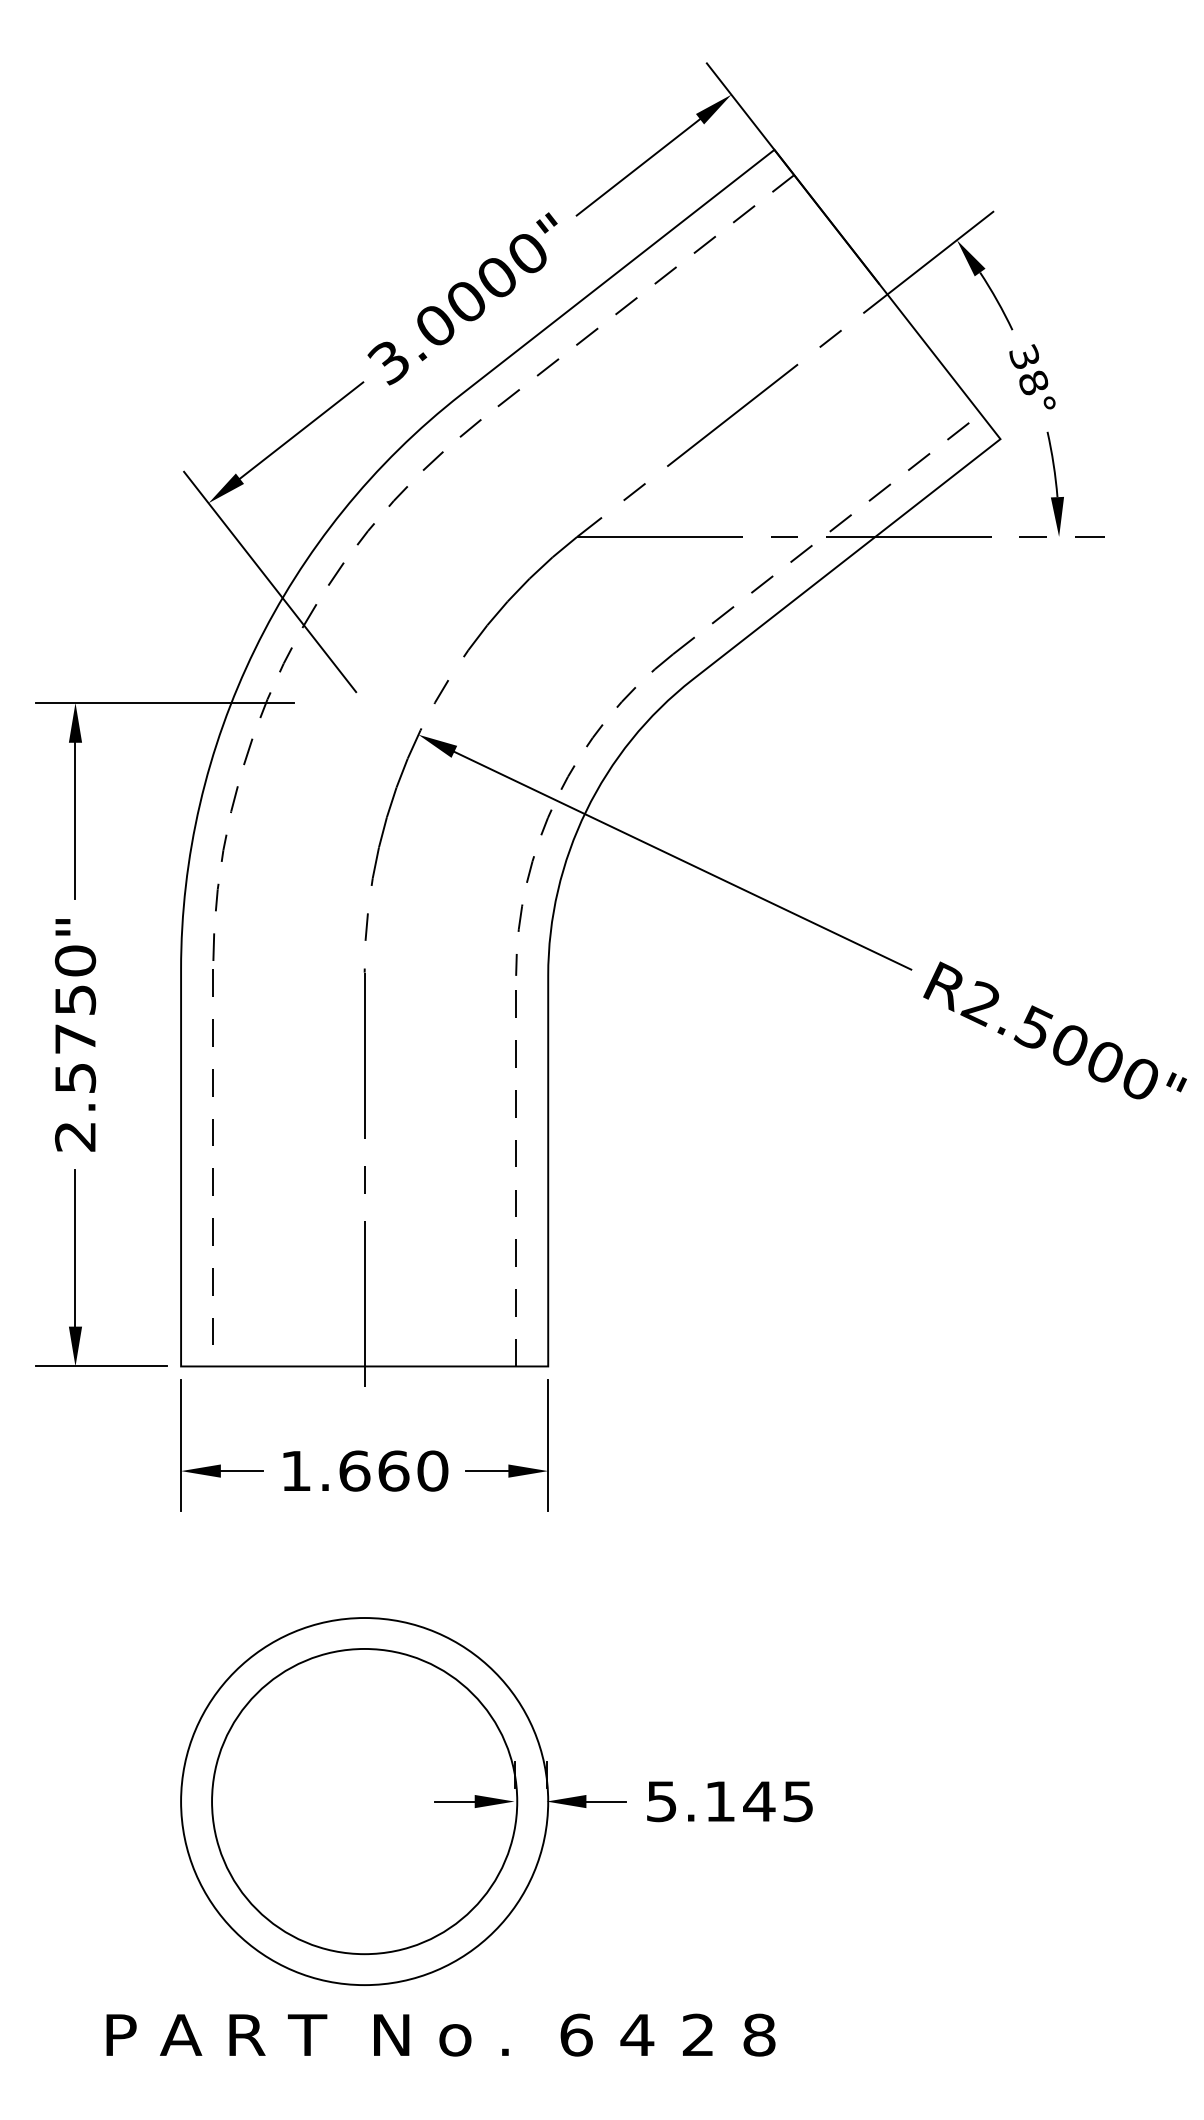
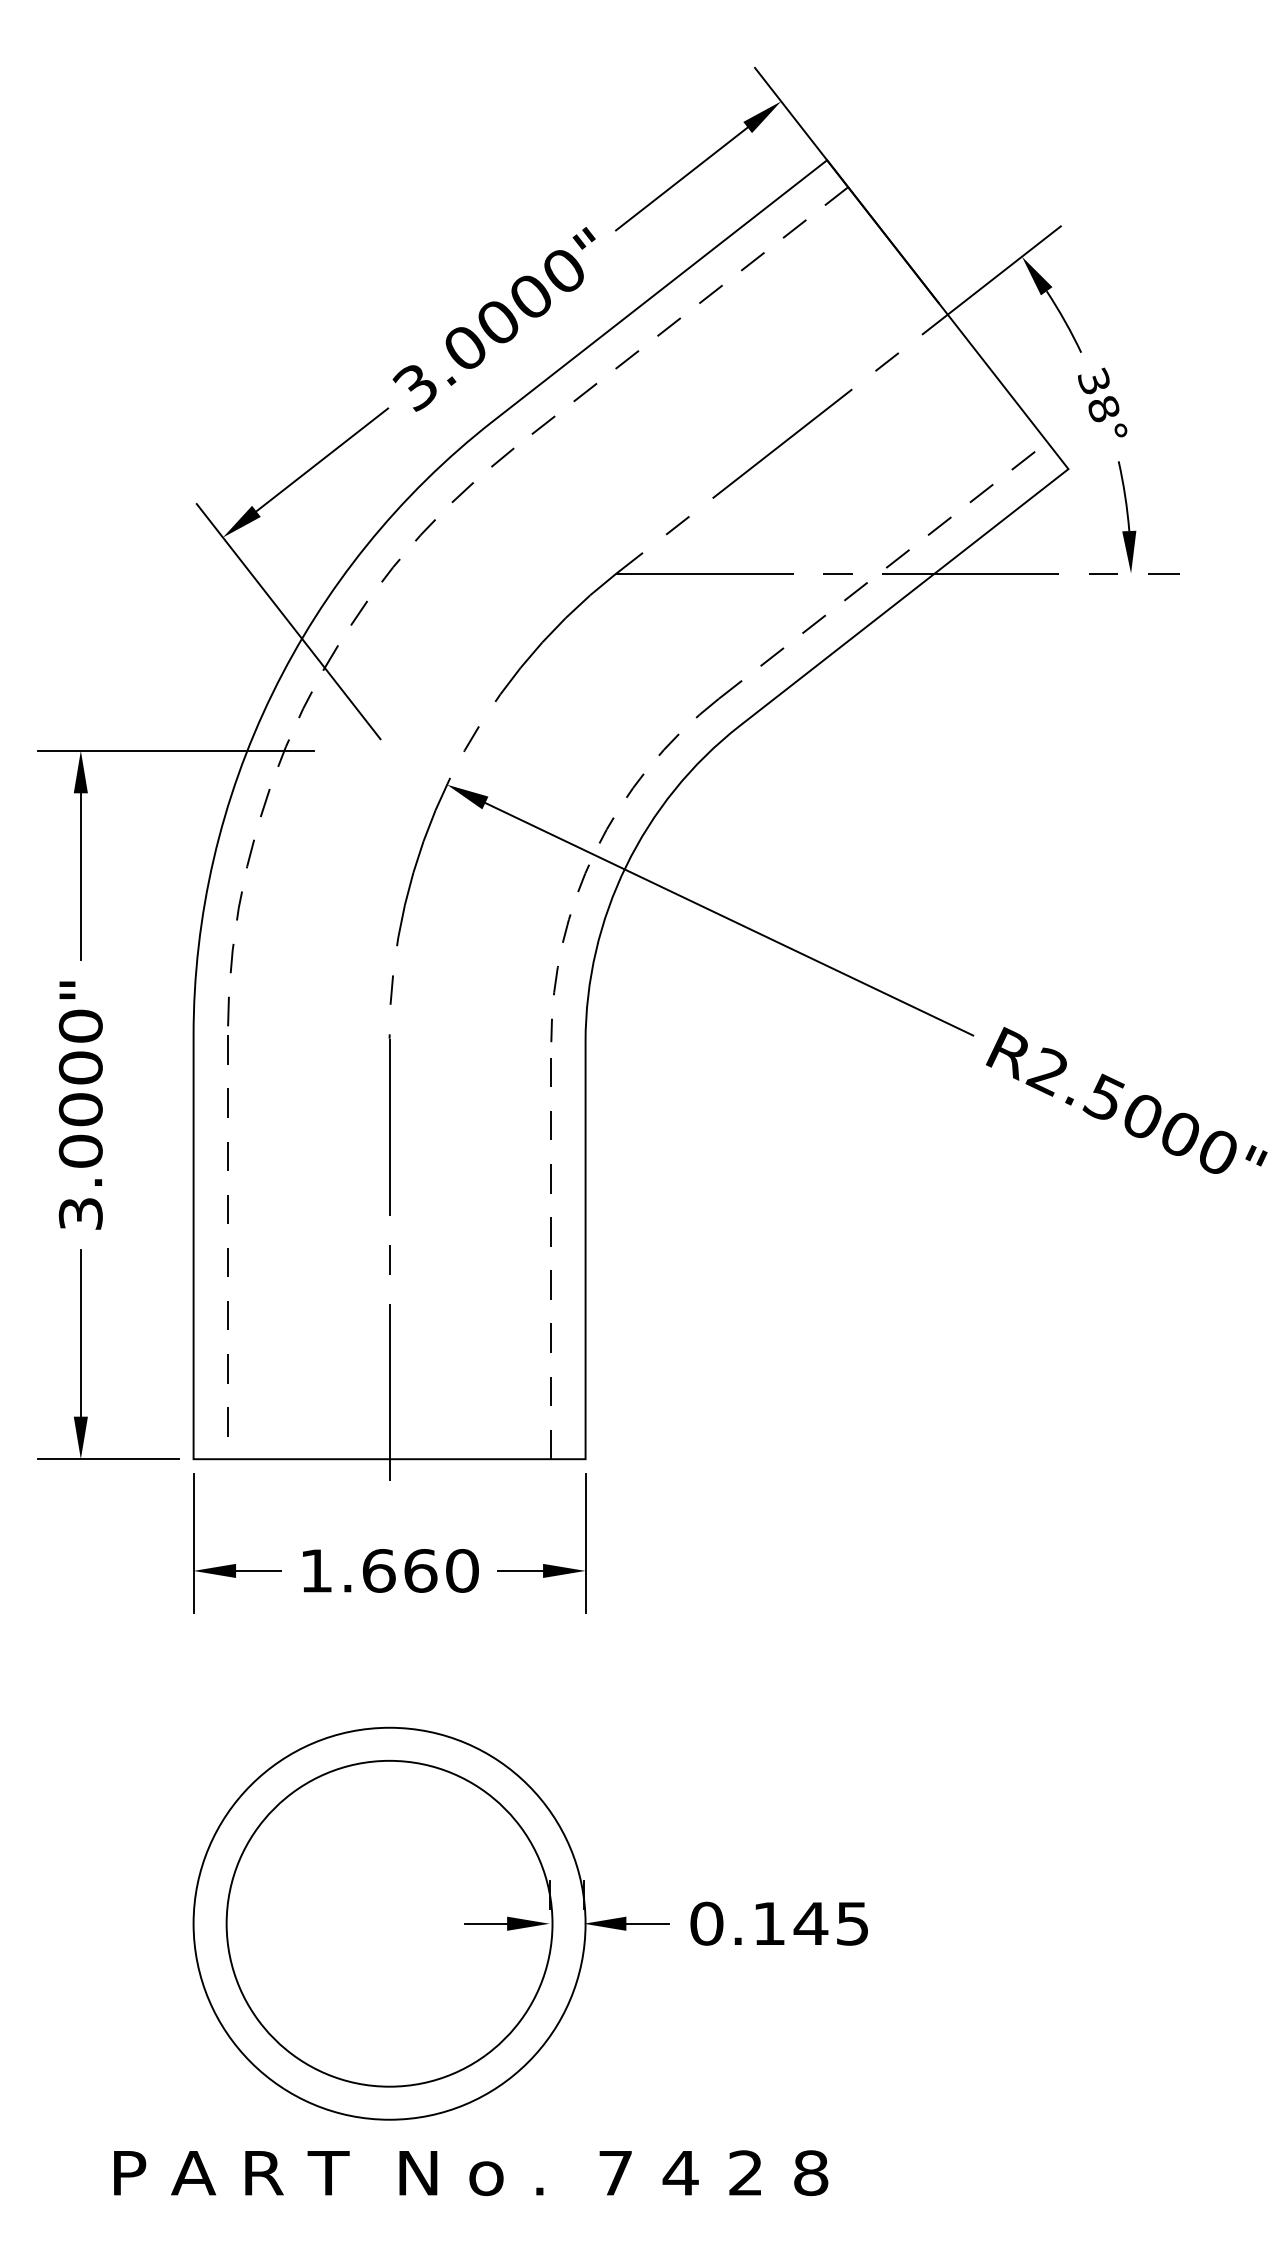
text: (75, 1067) -> (80, 1140), 2.5750" -> 3.0000"
text: (661, 1801) -> (706, 1923), 5.145 -> 0.145
text: (577, 2035) -> (616, 2173), 6 -> 7

